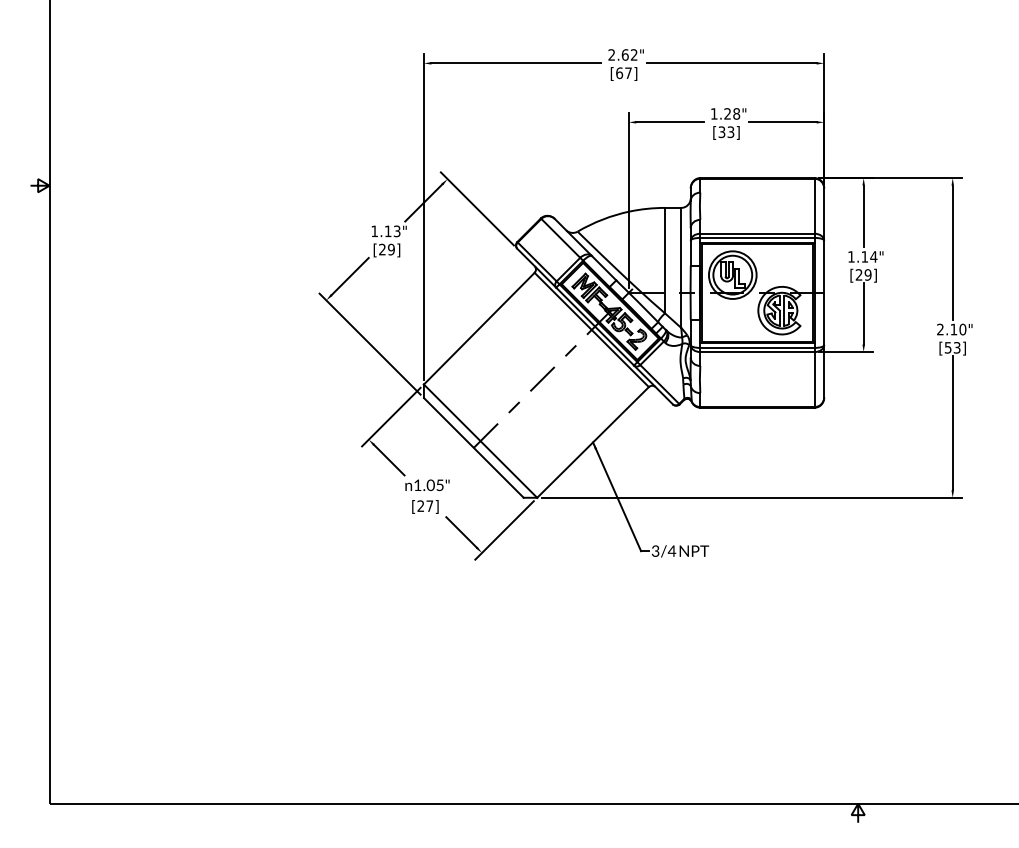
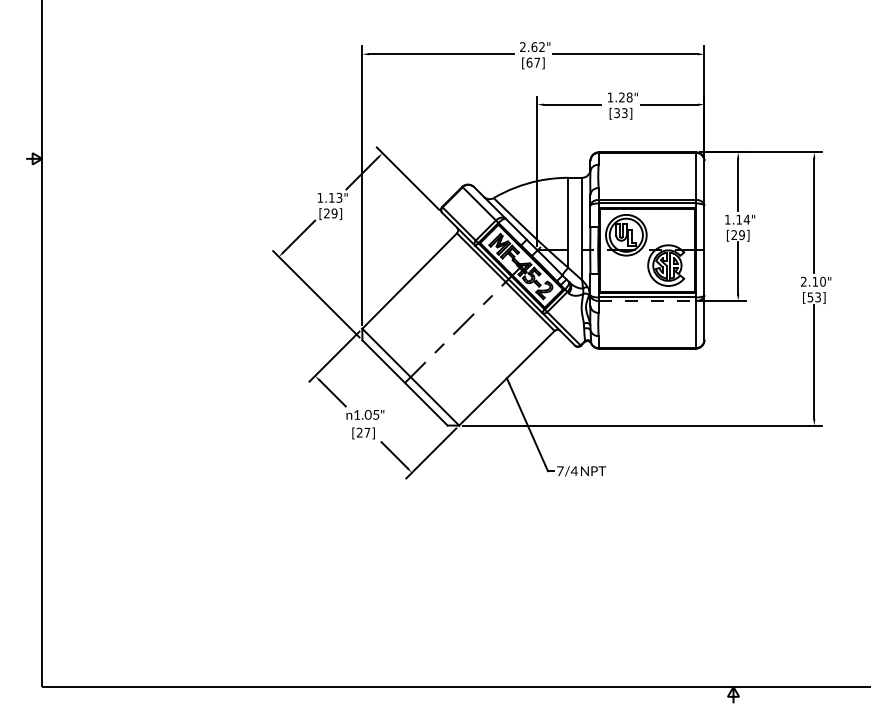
line: (757, 352) -> (647, 301), solid -> dashed
text: (655, 551) -> (560, 471), 3/4 -> 7/4

